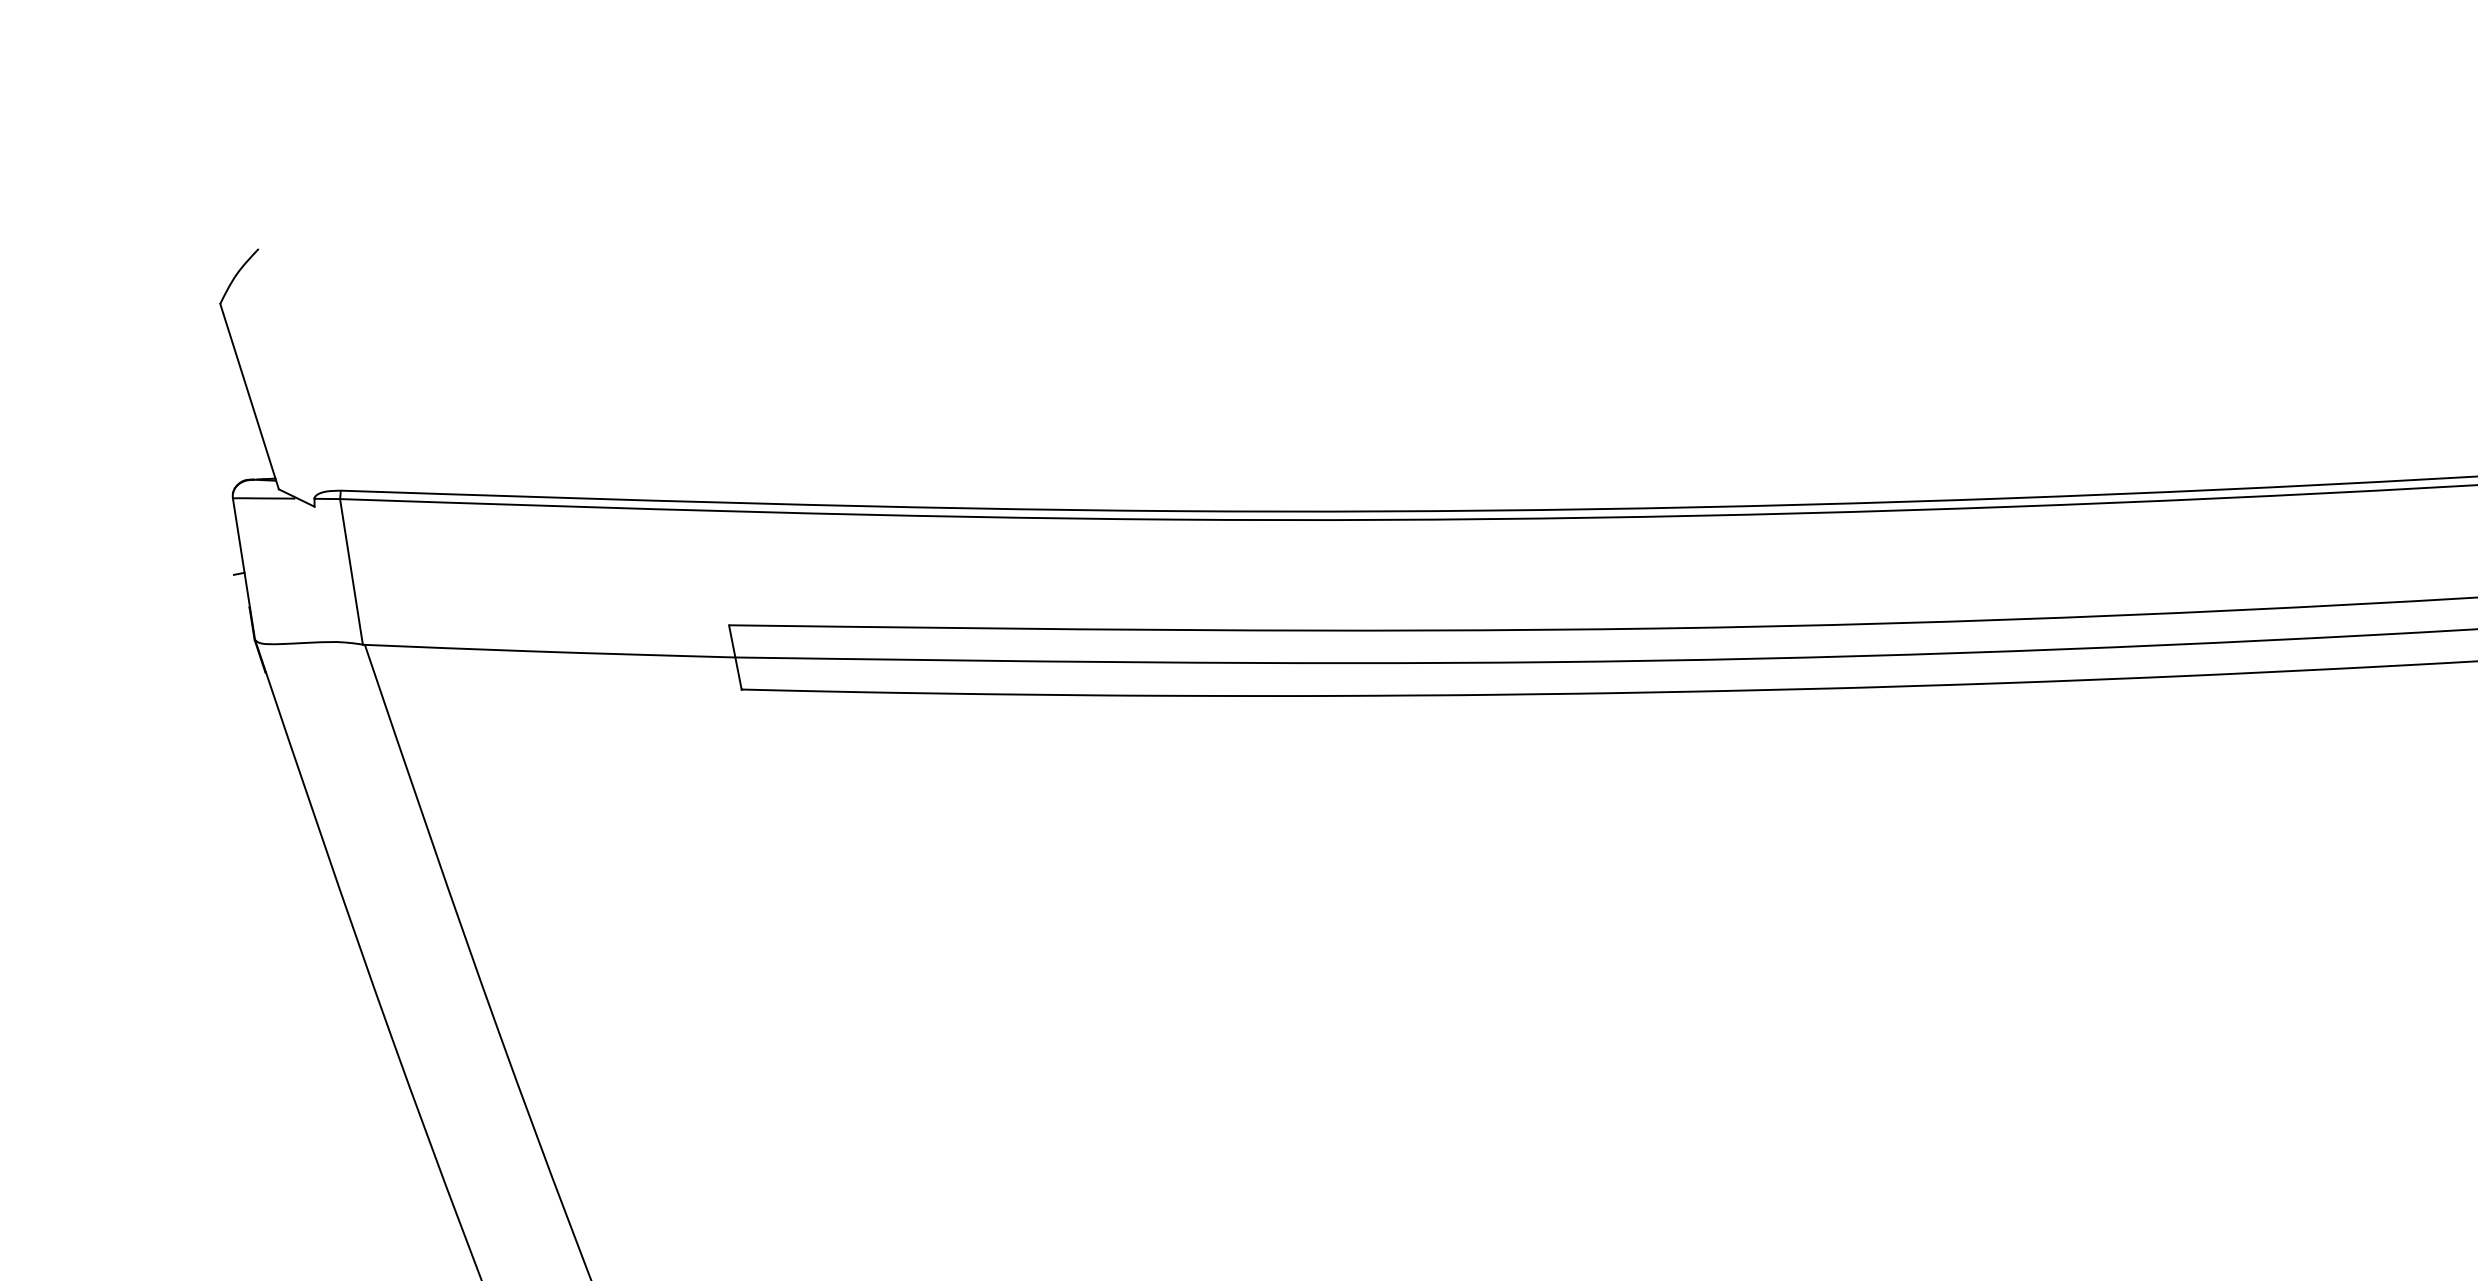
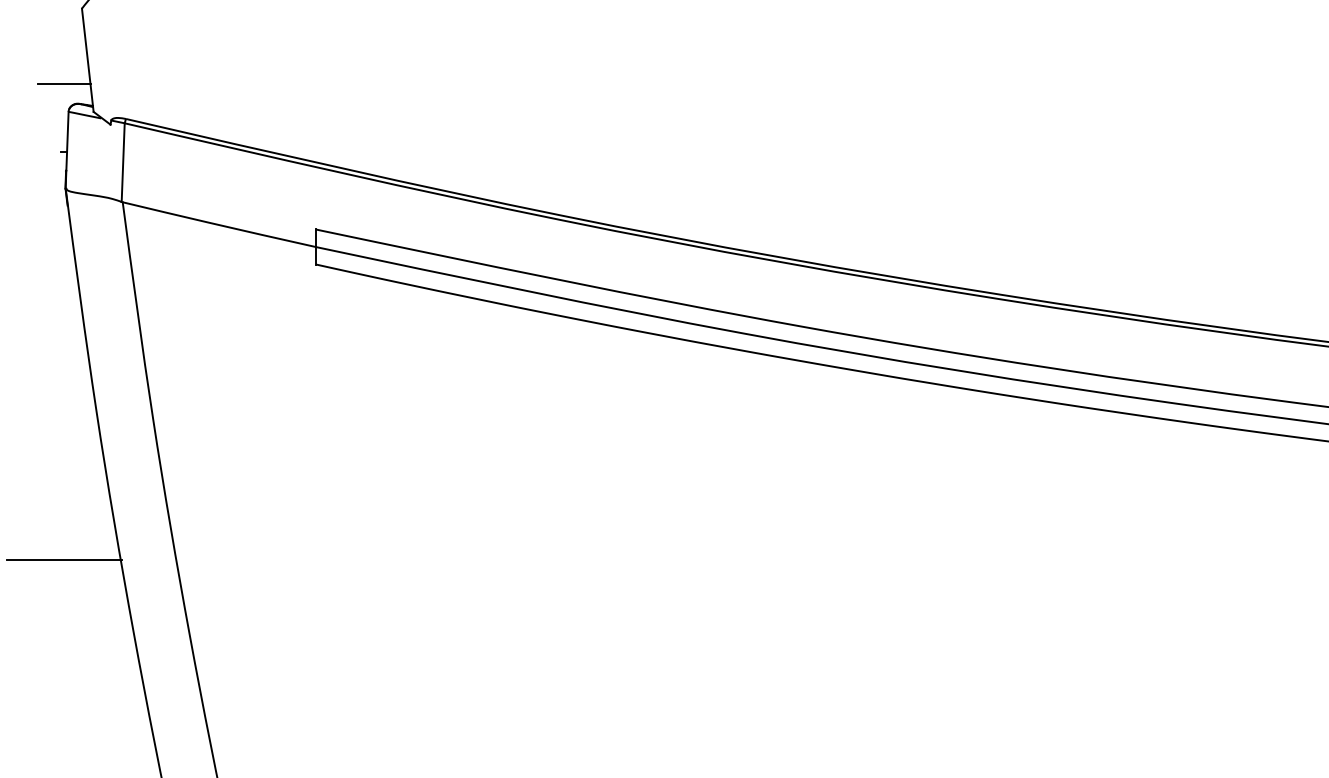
line: (213, 449) -> (63, 84), added

